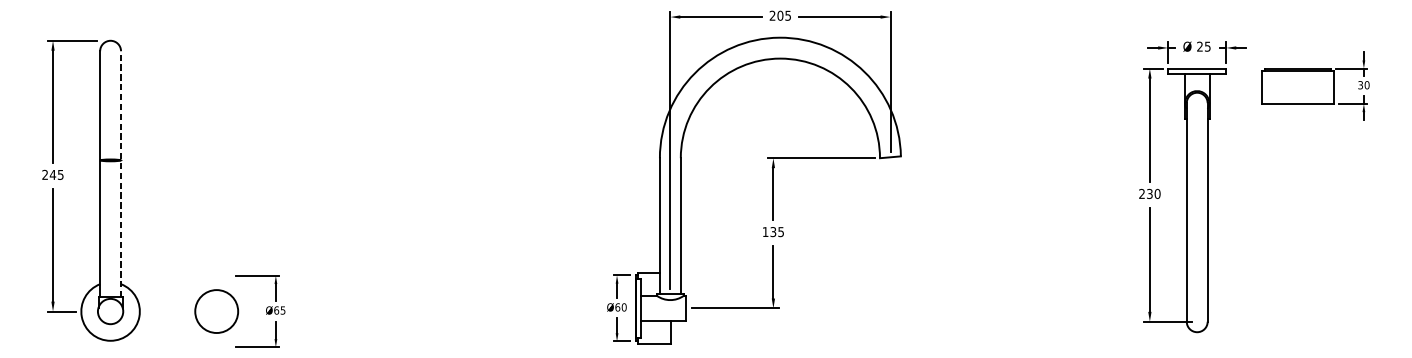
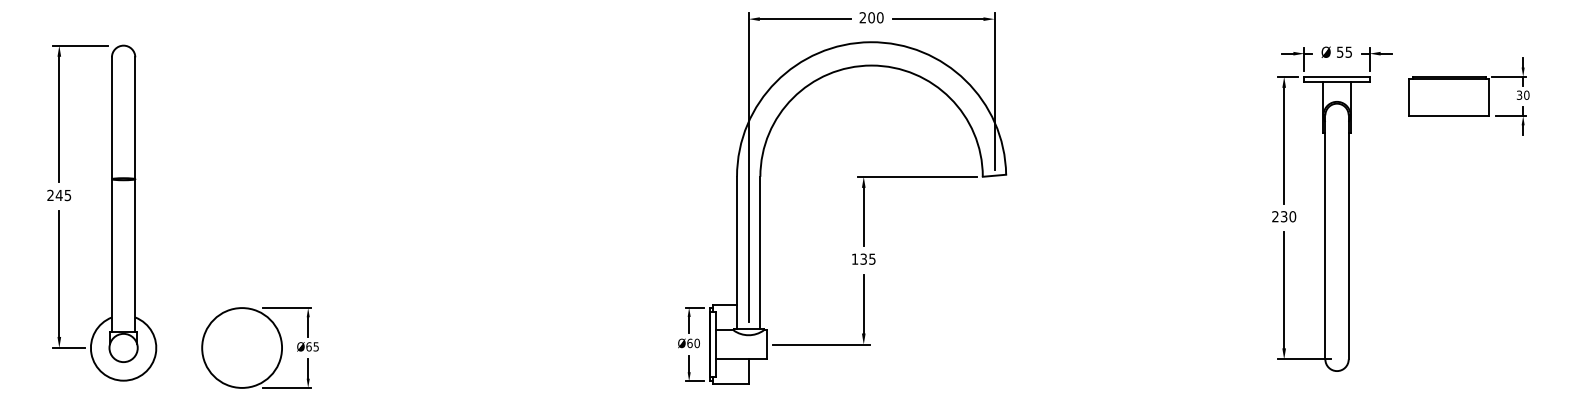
text: (788, 15) -> (880, 17), 205 -> 200
text: (1200, 46) -> (1340, 51), 25 -> 55
line: (121, 174) -> (135, 194), dashed -> solid
circle: (217, 311) -> (242, 347), size x1.67

